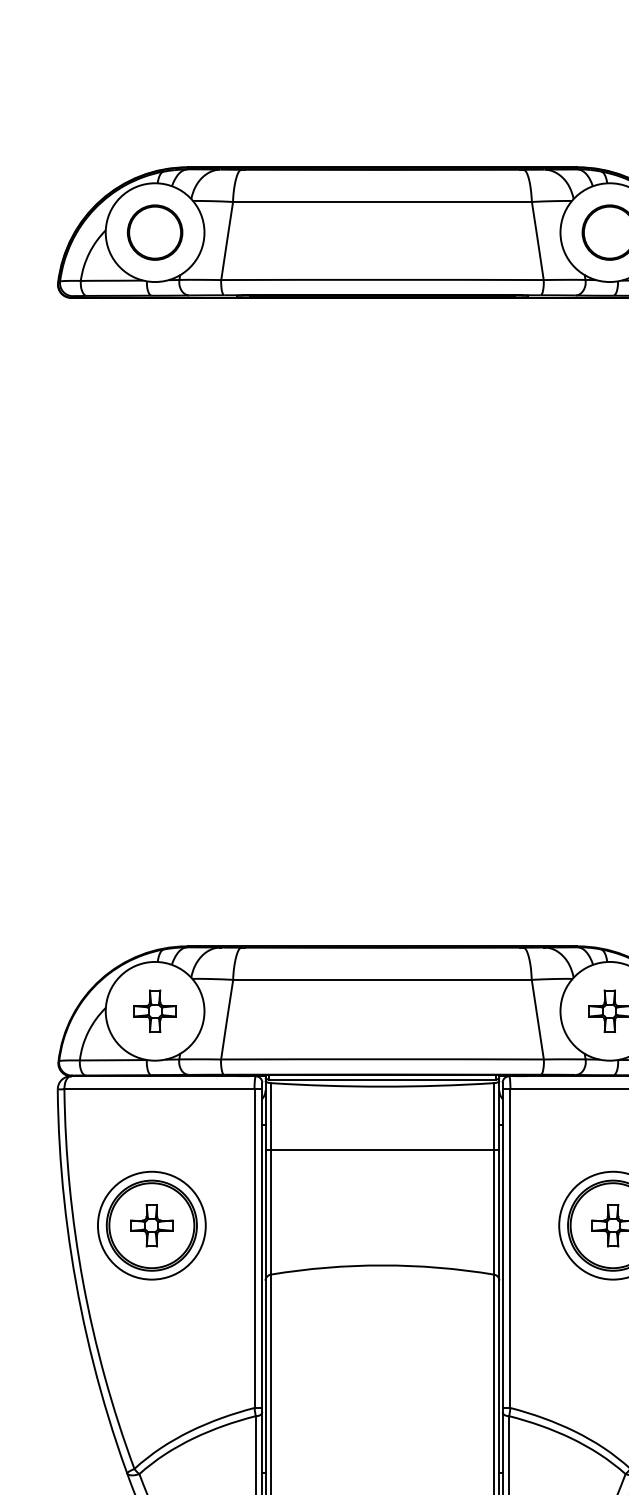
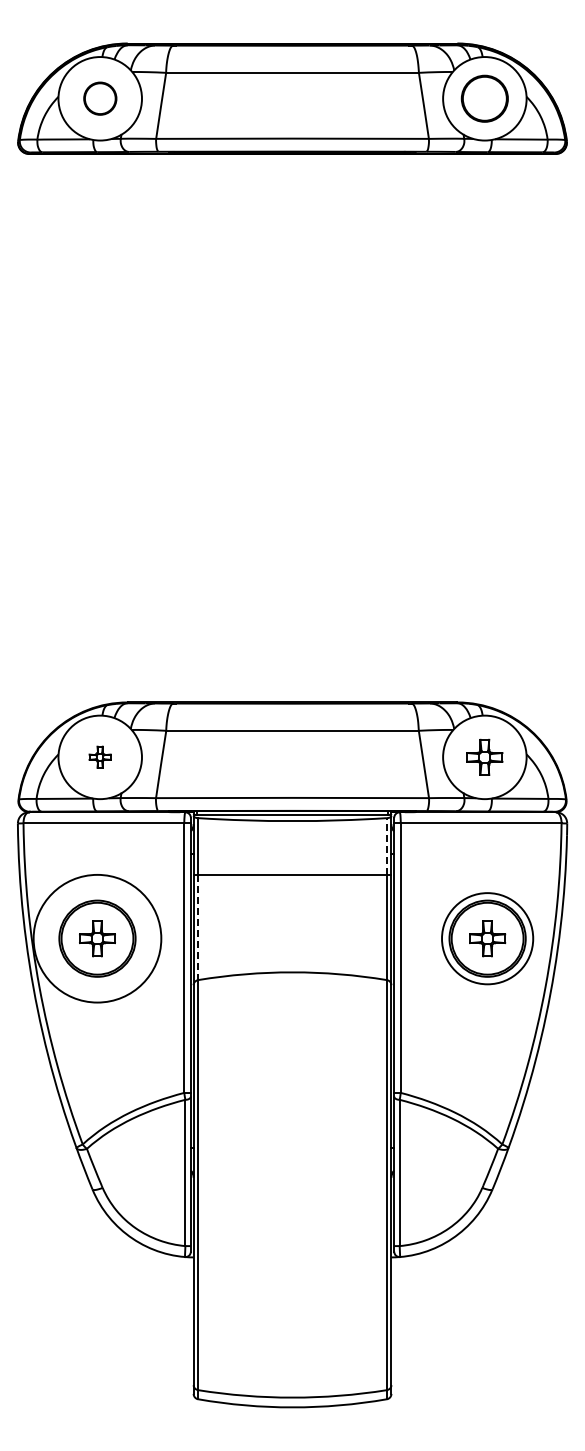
circle: (155, 232) -> (100, 98), size x0.7
part: (154, 1010) -> (99, 756), size x0.6
line: (493, 1115) -> (386, 845), solid -> dashed
line: (271, 1212) -> (198, 927), solid -> dashed
circle: (151, 1225) -> (97, 938), size x1.4

